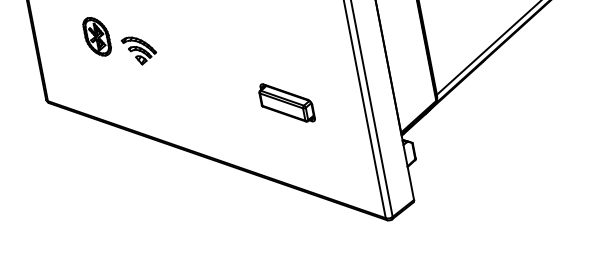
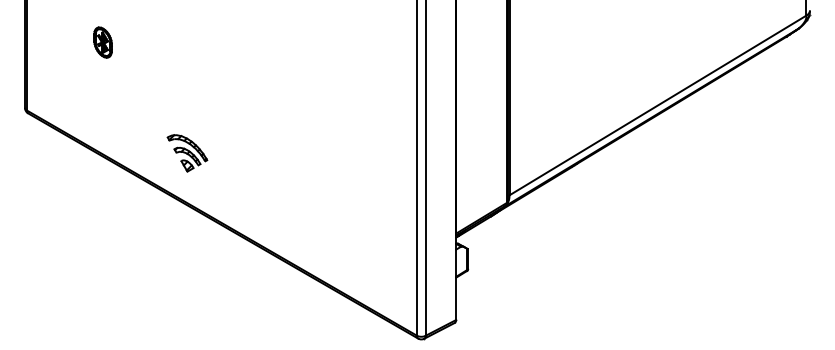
part: (96, 36) -> (102, 42), size x0.6
part: (139, 50) -> (187, 153), moved
part: (286, 102) -> (321, 169), removed

